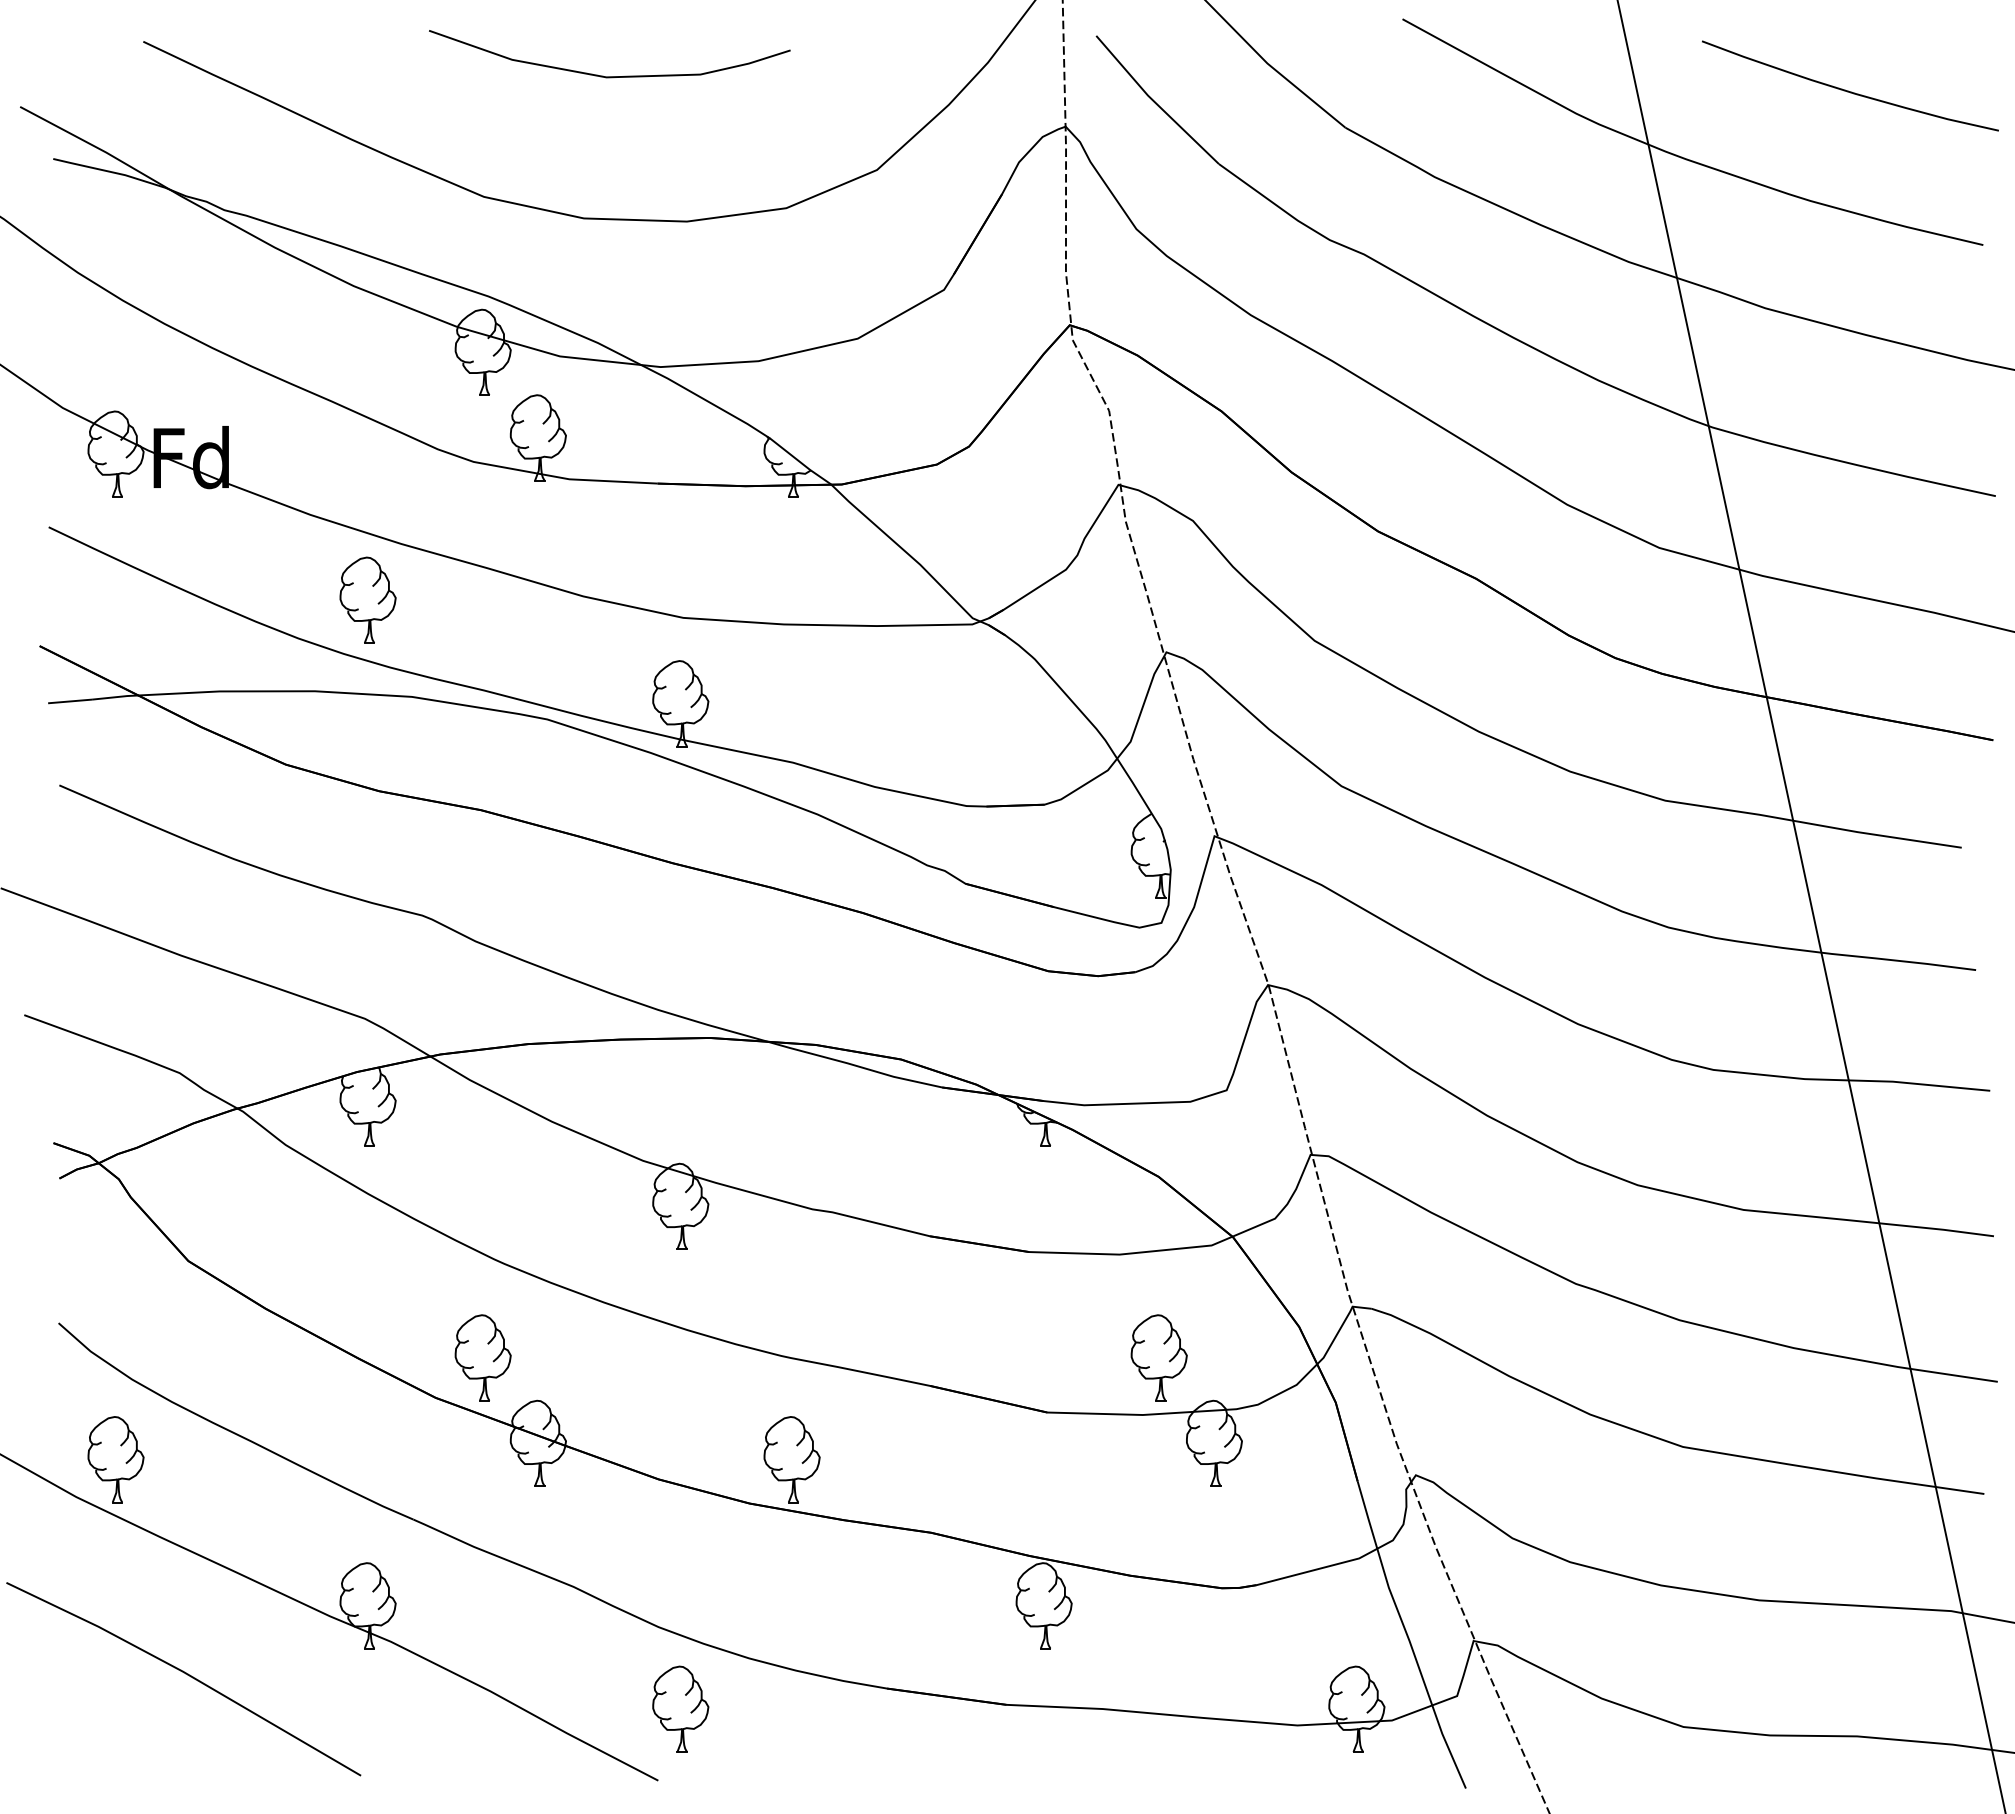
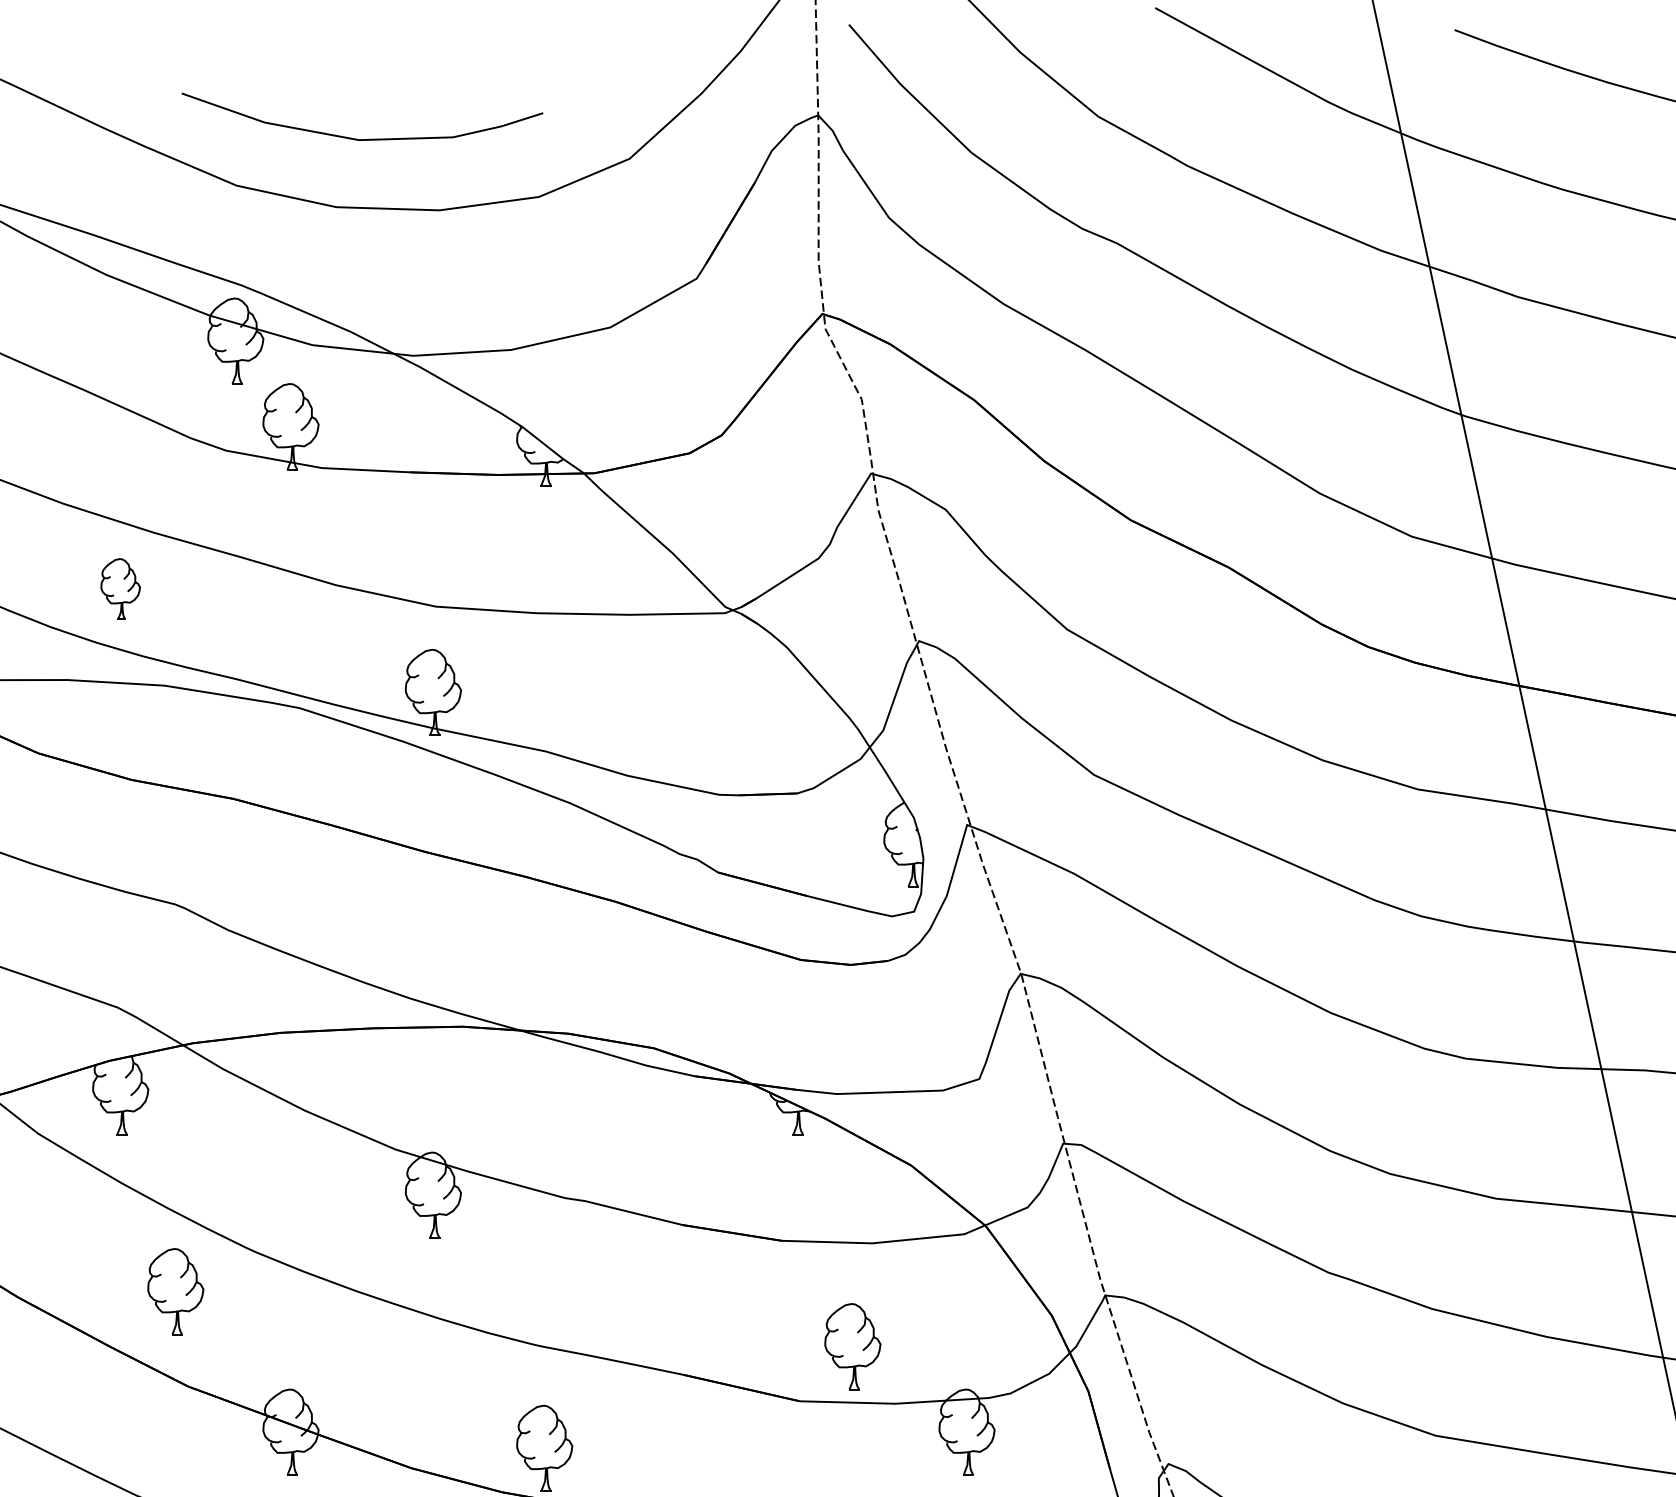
curve: (603, 75) -> (356, 138), moved
part: (367, 599) -> (120, 588), size x0.7
part: (482, 1357) -> (175, 1291), moved
part: (1158, 1357) -> (852, 1346), moved

